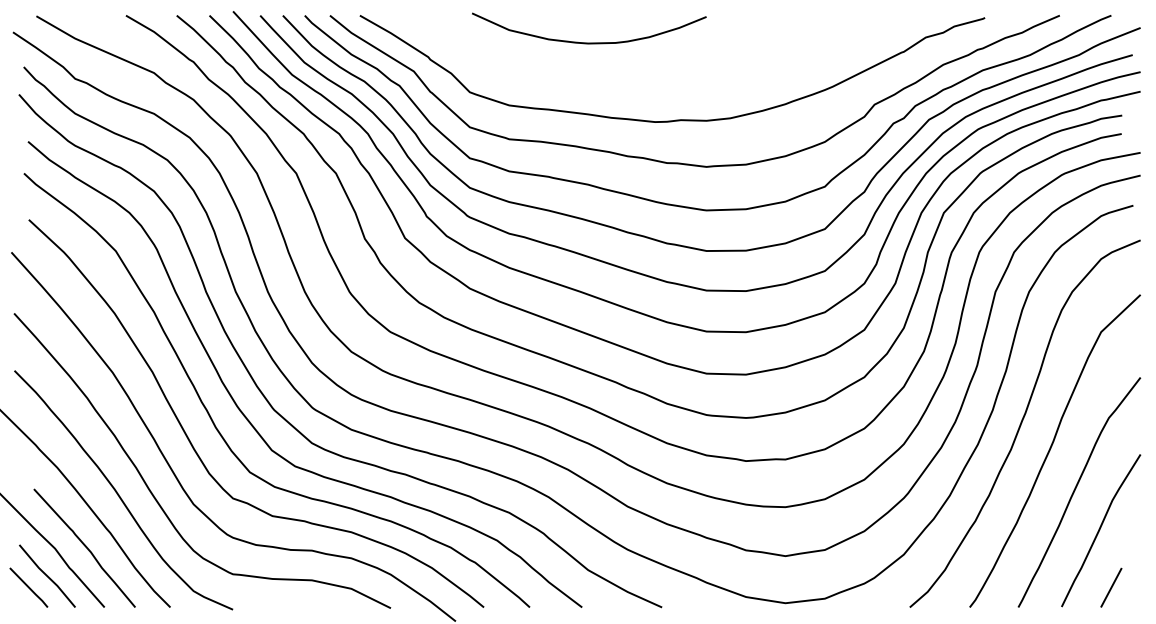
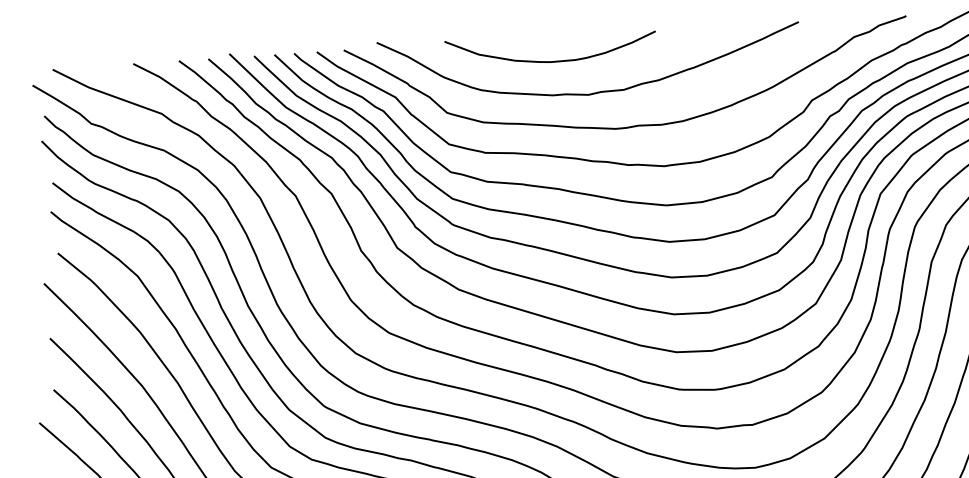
curve: (638, 79) -> (598, 91), added

